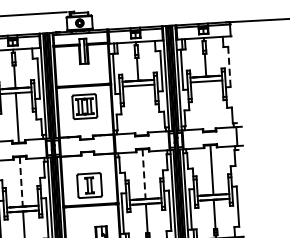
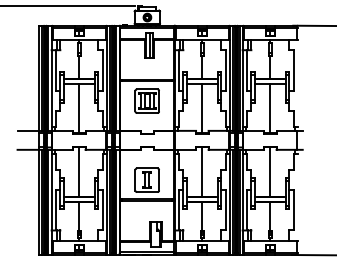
line: (229, 67) -> (294, 70), dashed -> solid
line: (208, 106) -> (270, 108), added
line: (140, 110) -> (202, 108), added
line: (144, 174) -> (202, 172), dashed -> solid
line: (21, 181) -> (79, 172), dashed -> solid

